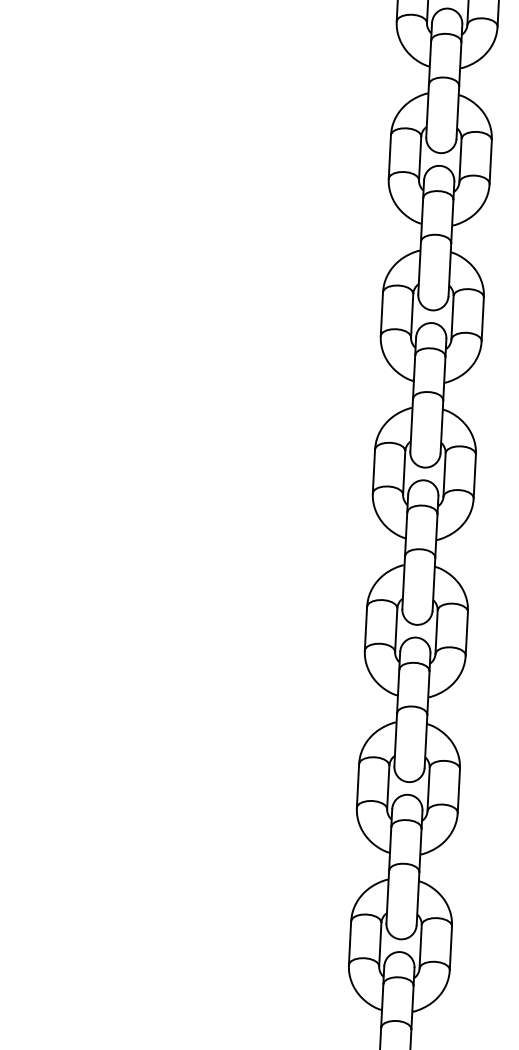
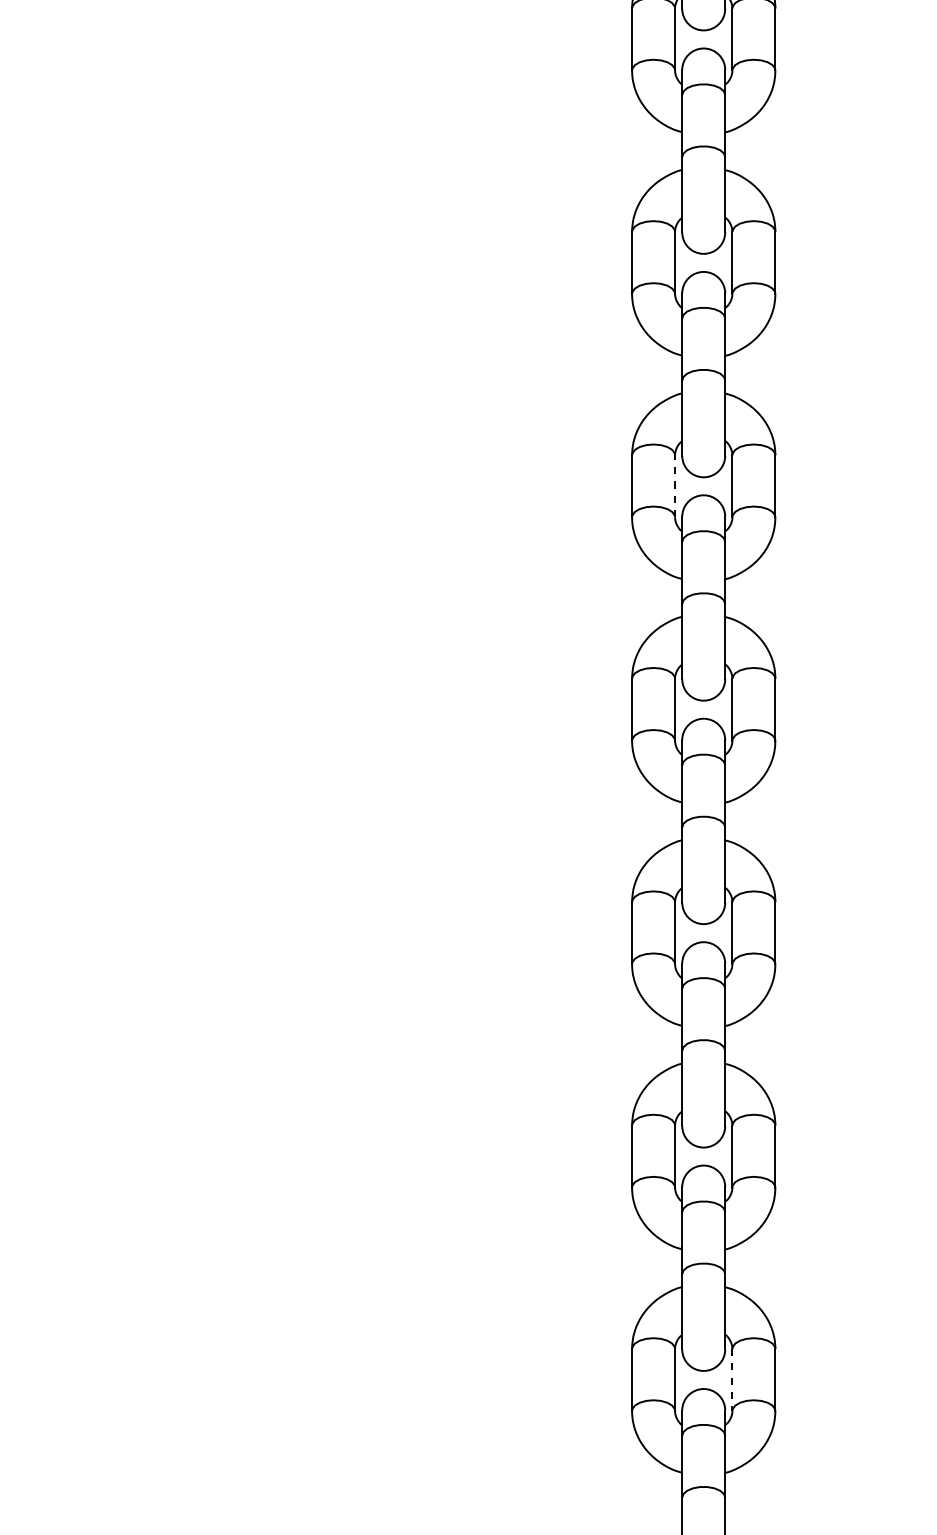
line: (412, 315) -> (675, 485), solid -> dashed
line: (420, 947) -> (732, 1380), solid -> dashed

